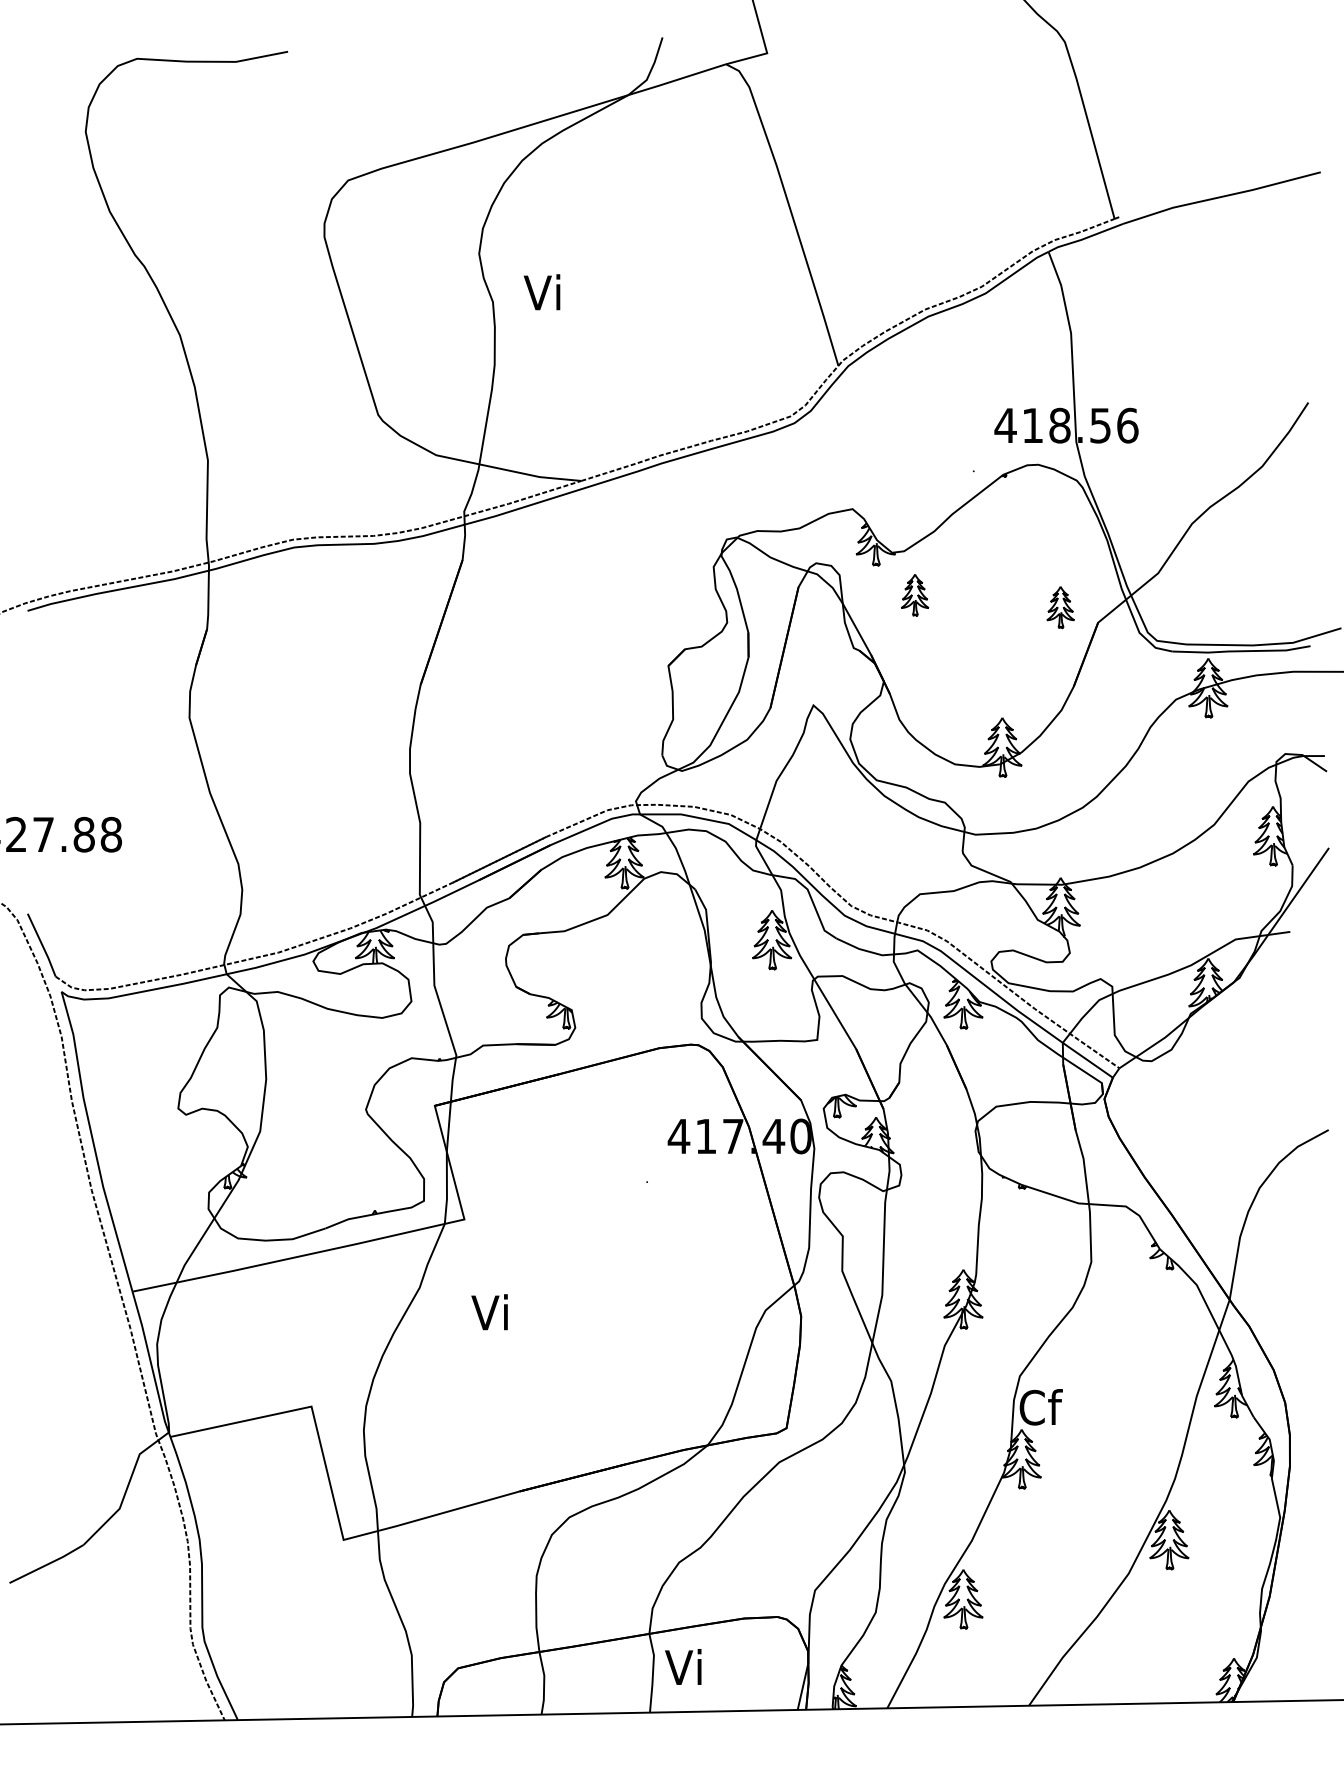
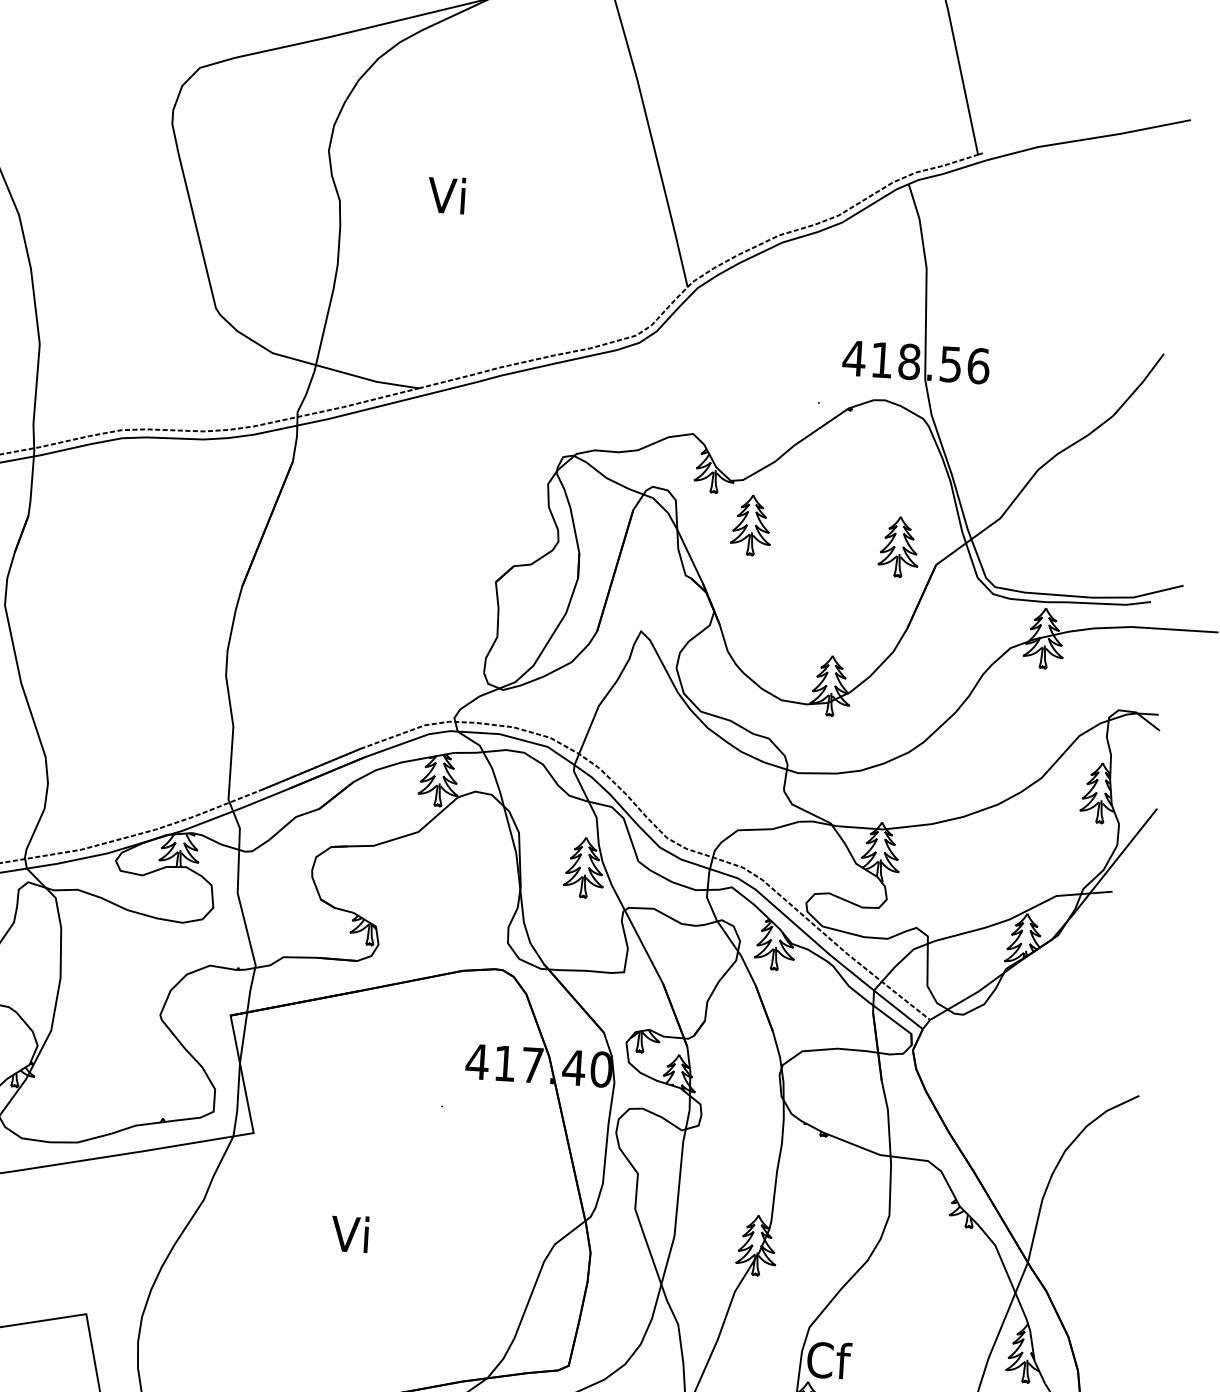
text: (541, 292) -> (446, 195), moved
part: (914, 595) -> (750, 525), size x1.43
part: (1060, 607) -> (898, 547), size x1.43
text: (489, 1312) -> (349, 1234), moved

